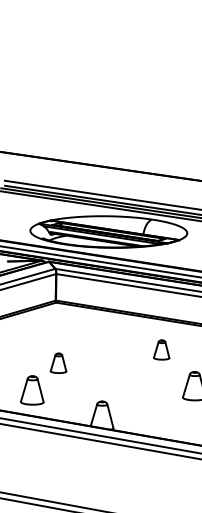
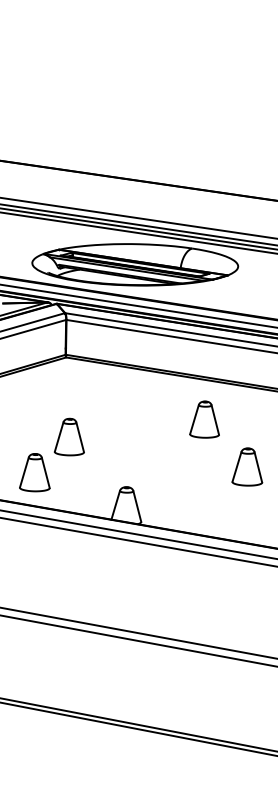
part: (161, 349) -> (204, 419), size x1.43
part: (57, 362) -> (68, 436), size x1.43

